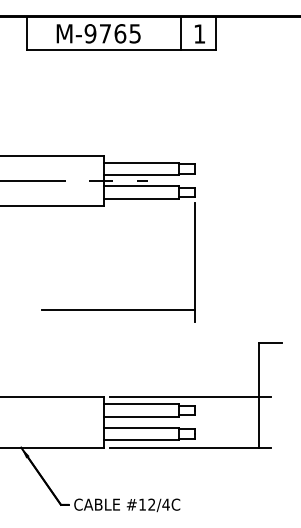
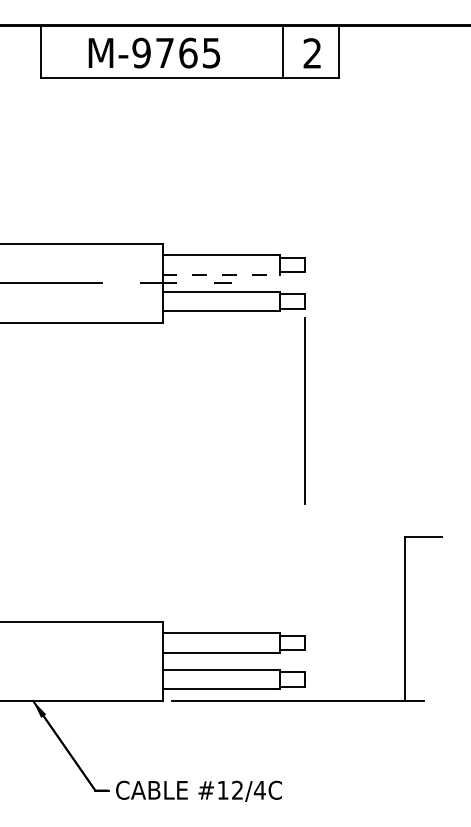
text: (199, 33) -> (312, 52), 1 -> 2
line: (141, 175) -> (221, 274), solid -> dashed
line: (118, 309) -> (185, 484), removed
line: (189, 397) -> (296, 622), removed

